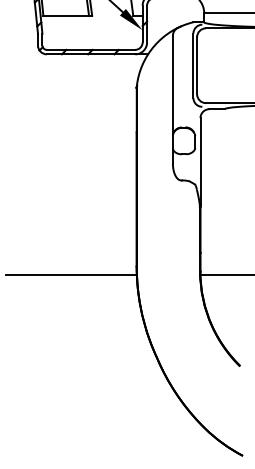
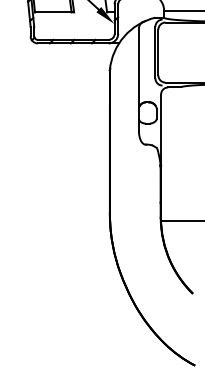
line: (70, 275) -> (56, 220), removed

